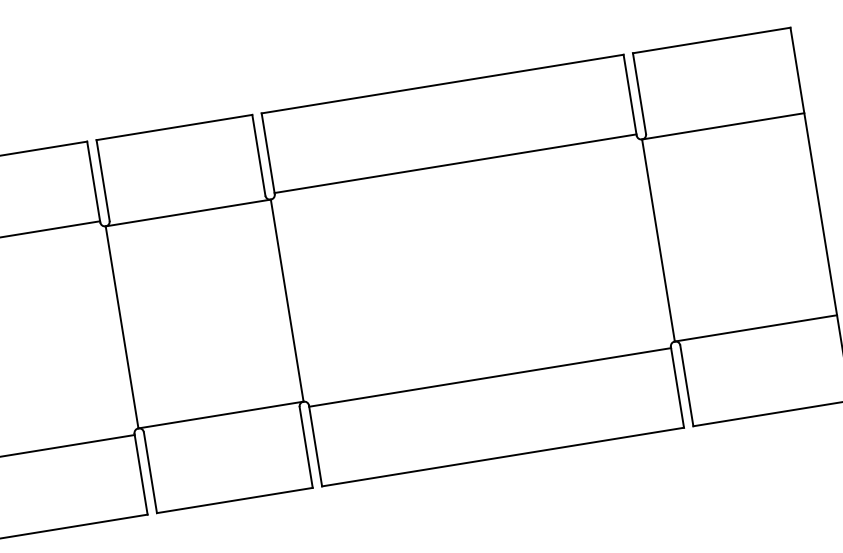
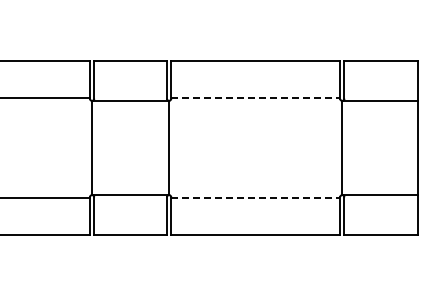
line: (457, 164) -> (256, 98), solid -> dashed
line: (491, 376) -> (256, 197), solid -> dashed

